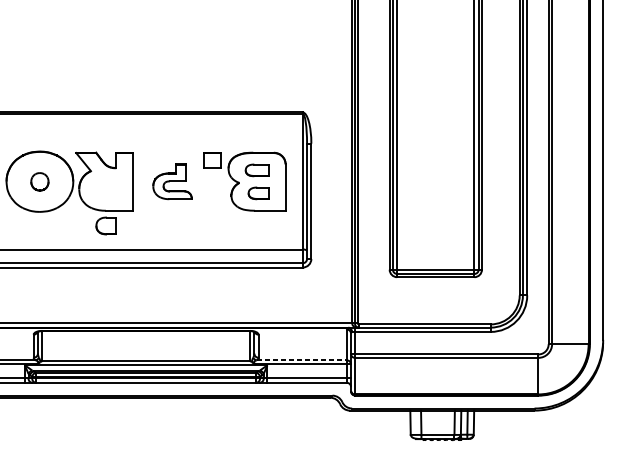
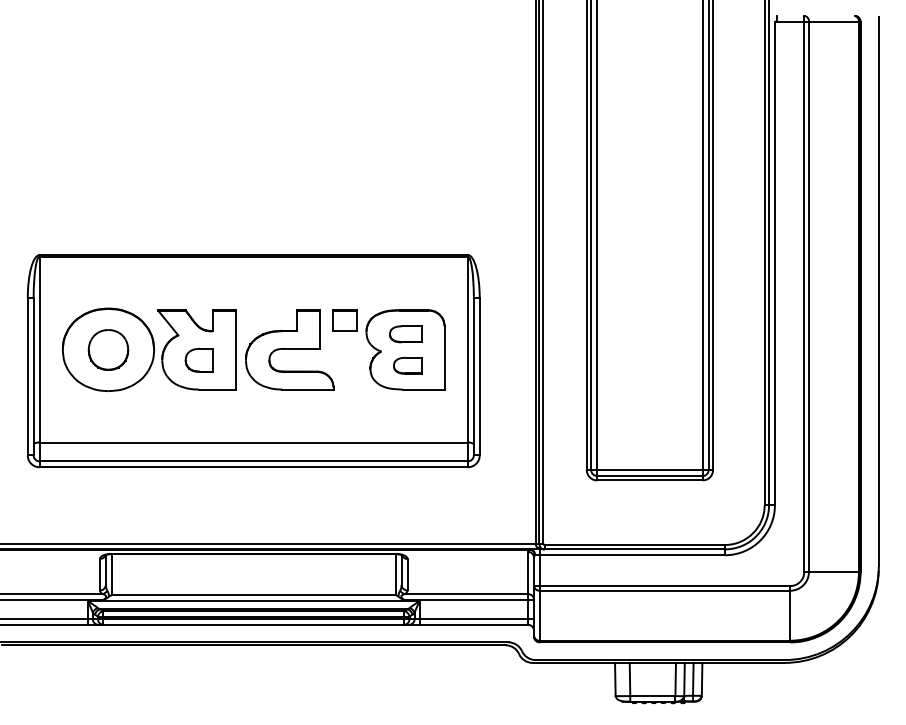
part: (39, 181) -> (108, 349), size x1.67
part: (172, 181) -> (289, 349), size x1.67
part: (105, 226) -> (198, 360), moved
line: (301, 360) -> (466, 594), dashed -> solid

